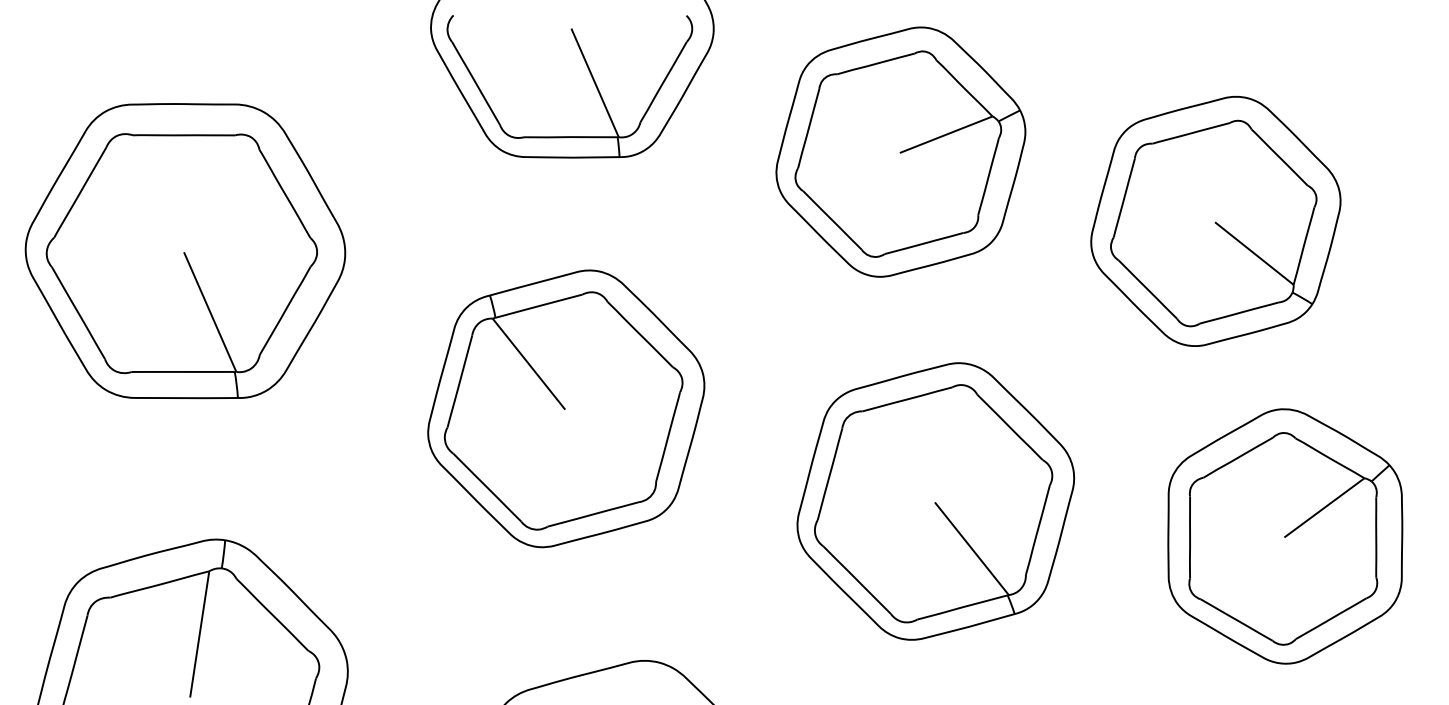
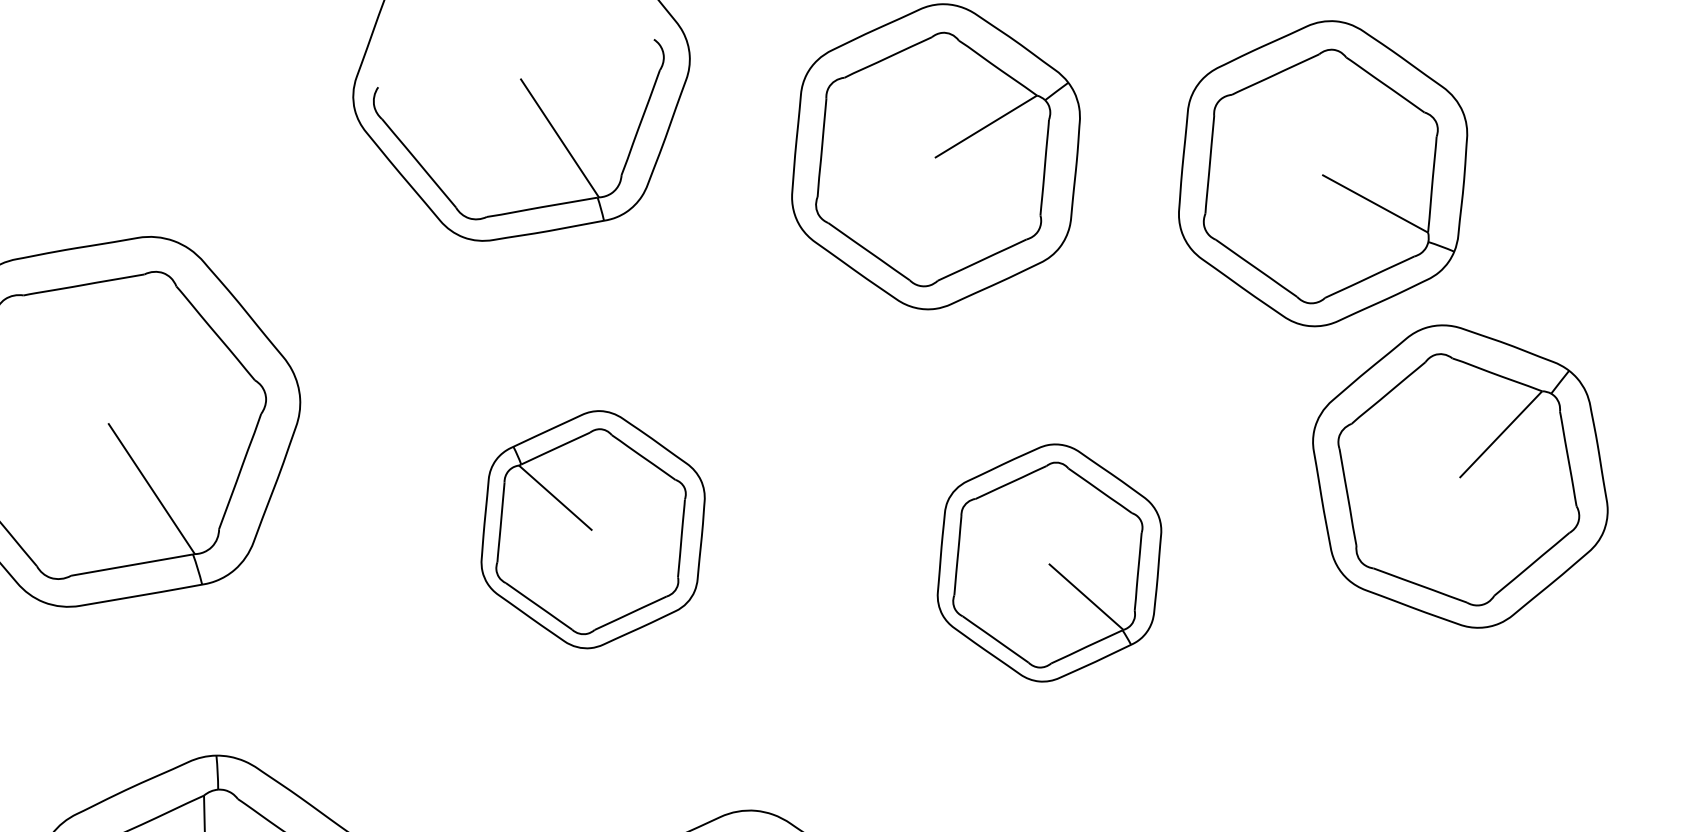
part: (566, 408) -> (593, 529), size x0.7
part: (935, 501) -> (1049, 563), size x0.7
part: (1285, 536) -> (1460, 476), moved

